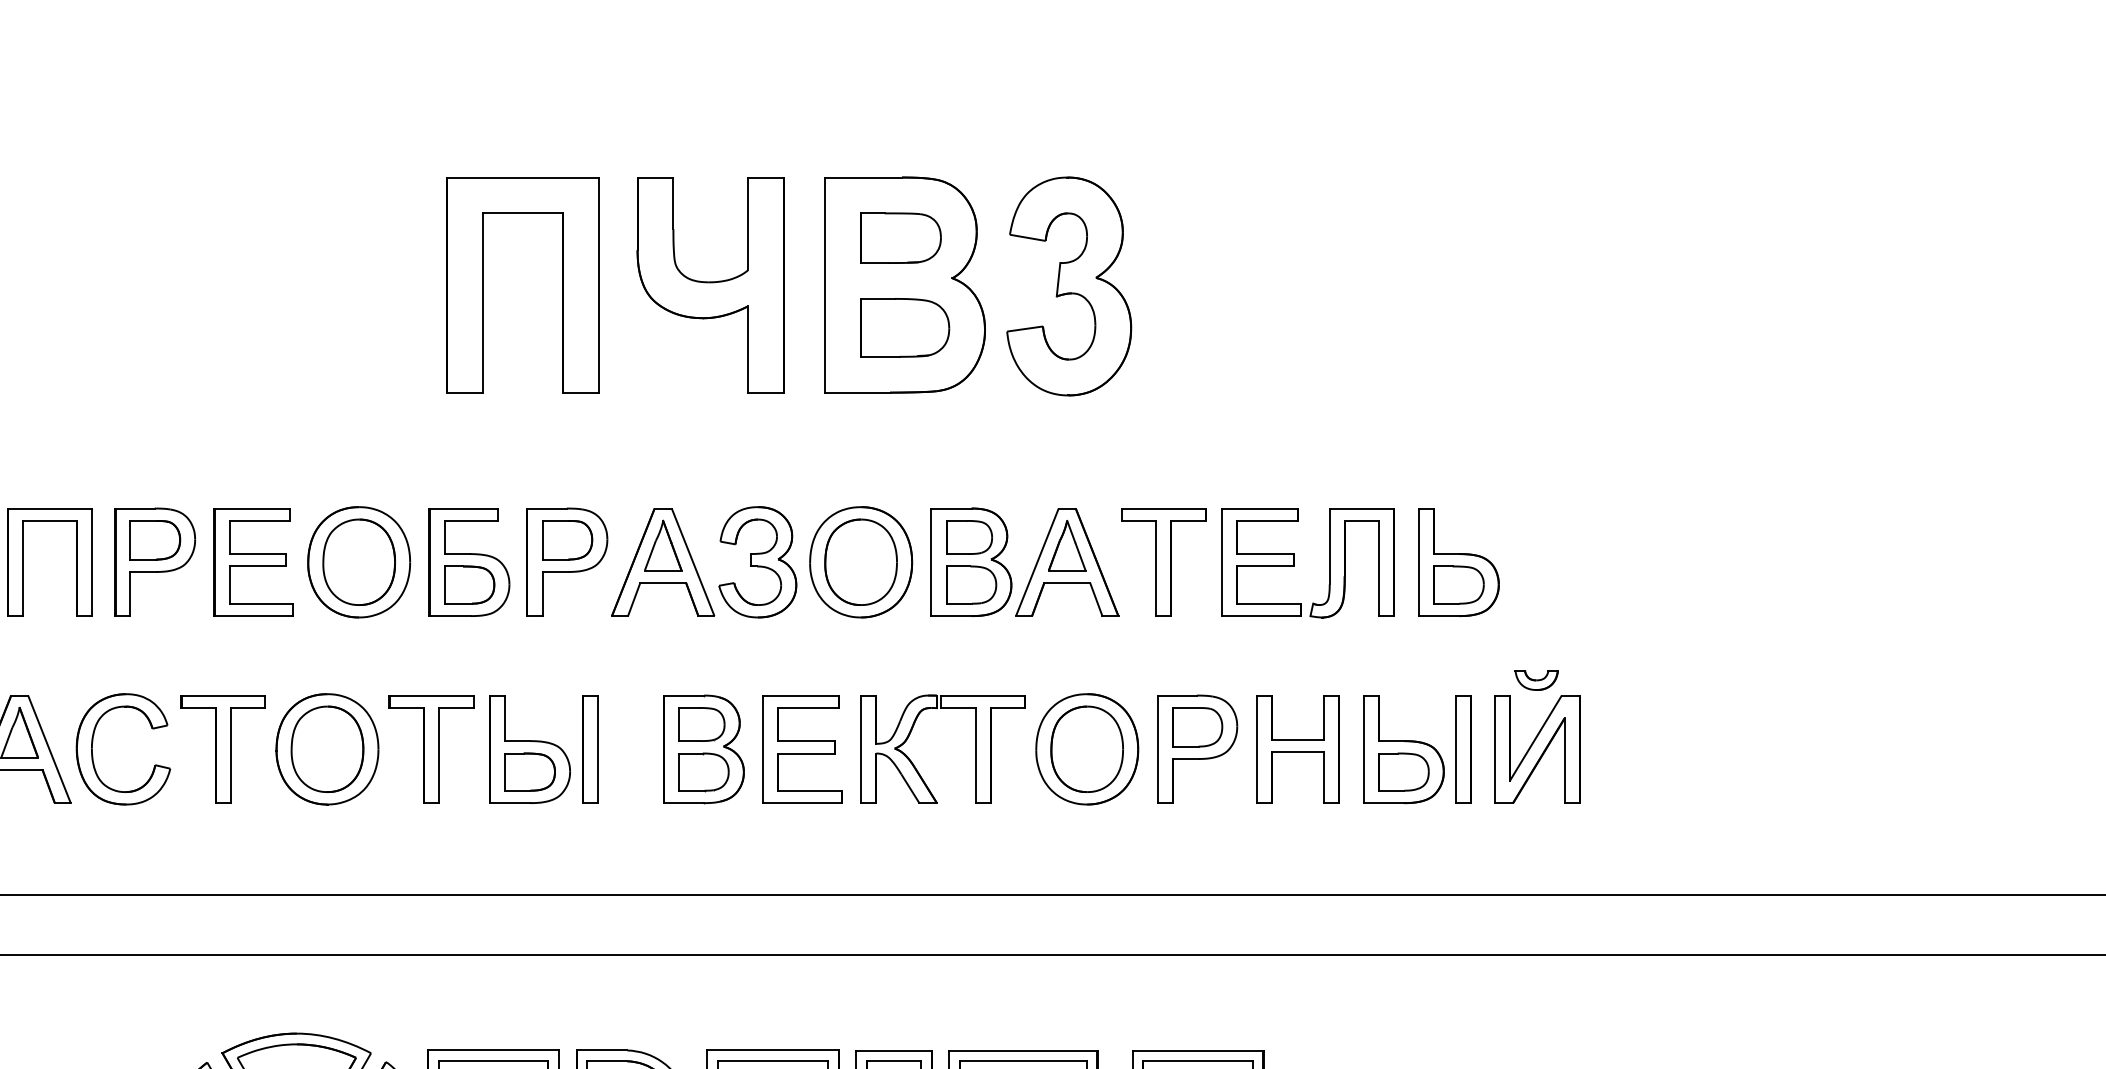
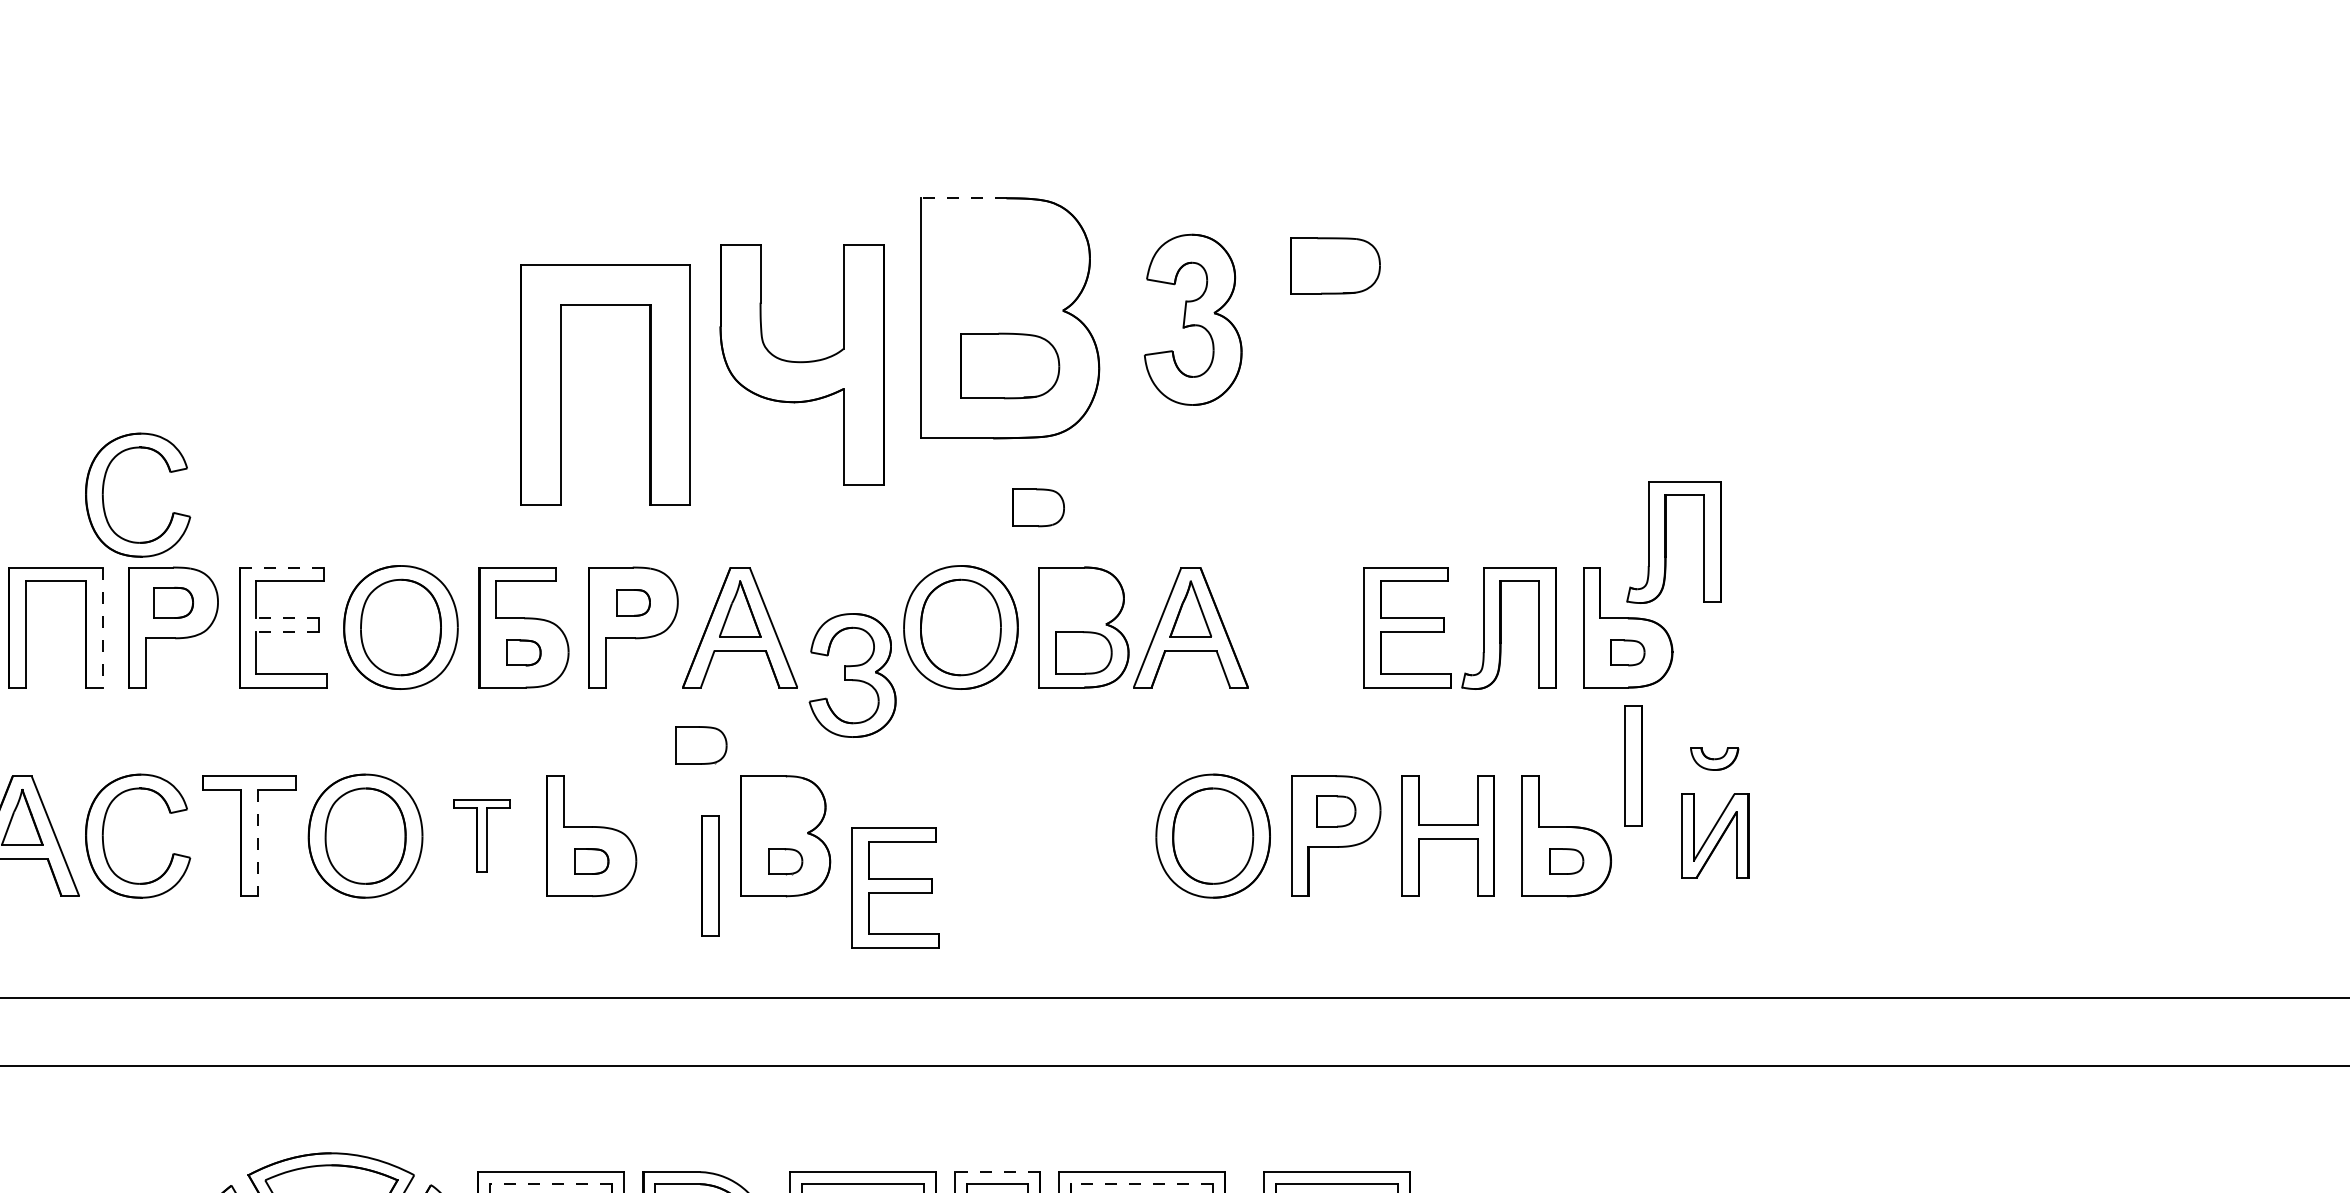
line: (863, 177) -> (963, 198), solid -> dashed
part: (901, 237) -> (1335, 265), moved
part: (483, 284) -> (561, 384), moved
part: (710, 284) -> (801, 364), moved
part: (1069, 286) -> (1193, 319), size x0.7
part: (93, 435) -> (104, 486), added
part: (1493, 486) -> (1666, 542), added
line: (252, 508) -> (281, 567), solid -> dashed
part: (969, 537) -> (1038, 507), moved
part: (155, 539) -> (173, 602), size x0.7
part: (567, 539) -> (633, 602), size x0.6
line: (257, 554) -> (287, 618), solid -> dashed
part: (757, 562) -> (852, 675), moved
part: (1163, 562) -> (1298, 627), removed
line: (91, 563) -> (102, 628), solid -> dashed
line: (257, 566) -> (287, 632), solid -> dashed
part: (468, 584) -> (523, 652), size x0.6
part: (1458, 584) -> (1627, 652), size x0.6
part: (702, 724) -> (701, 745), moved
part: (1196, 727) -> (1335, 811), size x0.7
part: (431, 748) -> (481, 835), size x0.6
part: (590, 748) -> (710, 875), moved
part: (802, 748) -> (895, 887), moved
part: (975, 748) -> (1088, 835), removed
part: (1463, 748) -> (1633, 765), moved
part: (1537, 748) -> (1715, 835), size x0.7
line: (230, 755) -> (257, 843), solid -> dashed
part: (529, 772) -> (591, 861), size x0.6
part: (703, 772) -> (785, 861), size x0.6
part: (1403, 772) -> (1566, 861), size x0.6
line: (893, 1050) -> (997, 1172), solid -> dashed
line: (493, 1061) -> (550, 1184), solid -> dashed
line: (1022, 1061) -> (1141, 1184), solid -> dashed

